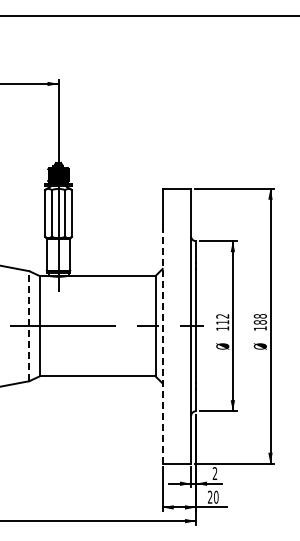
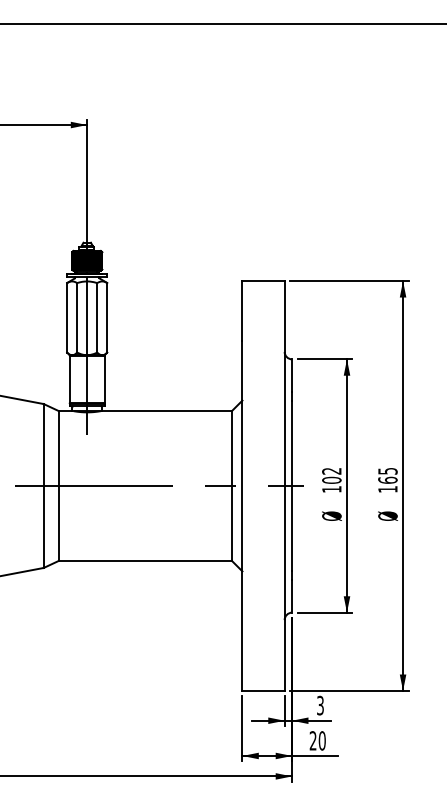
text: (259, 319) -> (386, 476), 188 -> 165
text: (222, 322) -> (331, 480), 112 -> 102
line: (29, 325) -> (43, 484), dashed -> solid
line: (162, 345) -> (242, 514), dashed -> solid
text: (214, 474) -> (319, 706), 2 -> 3

